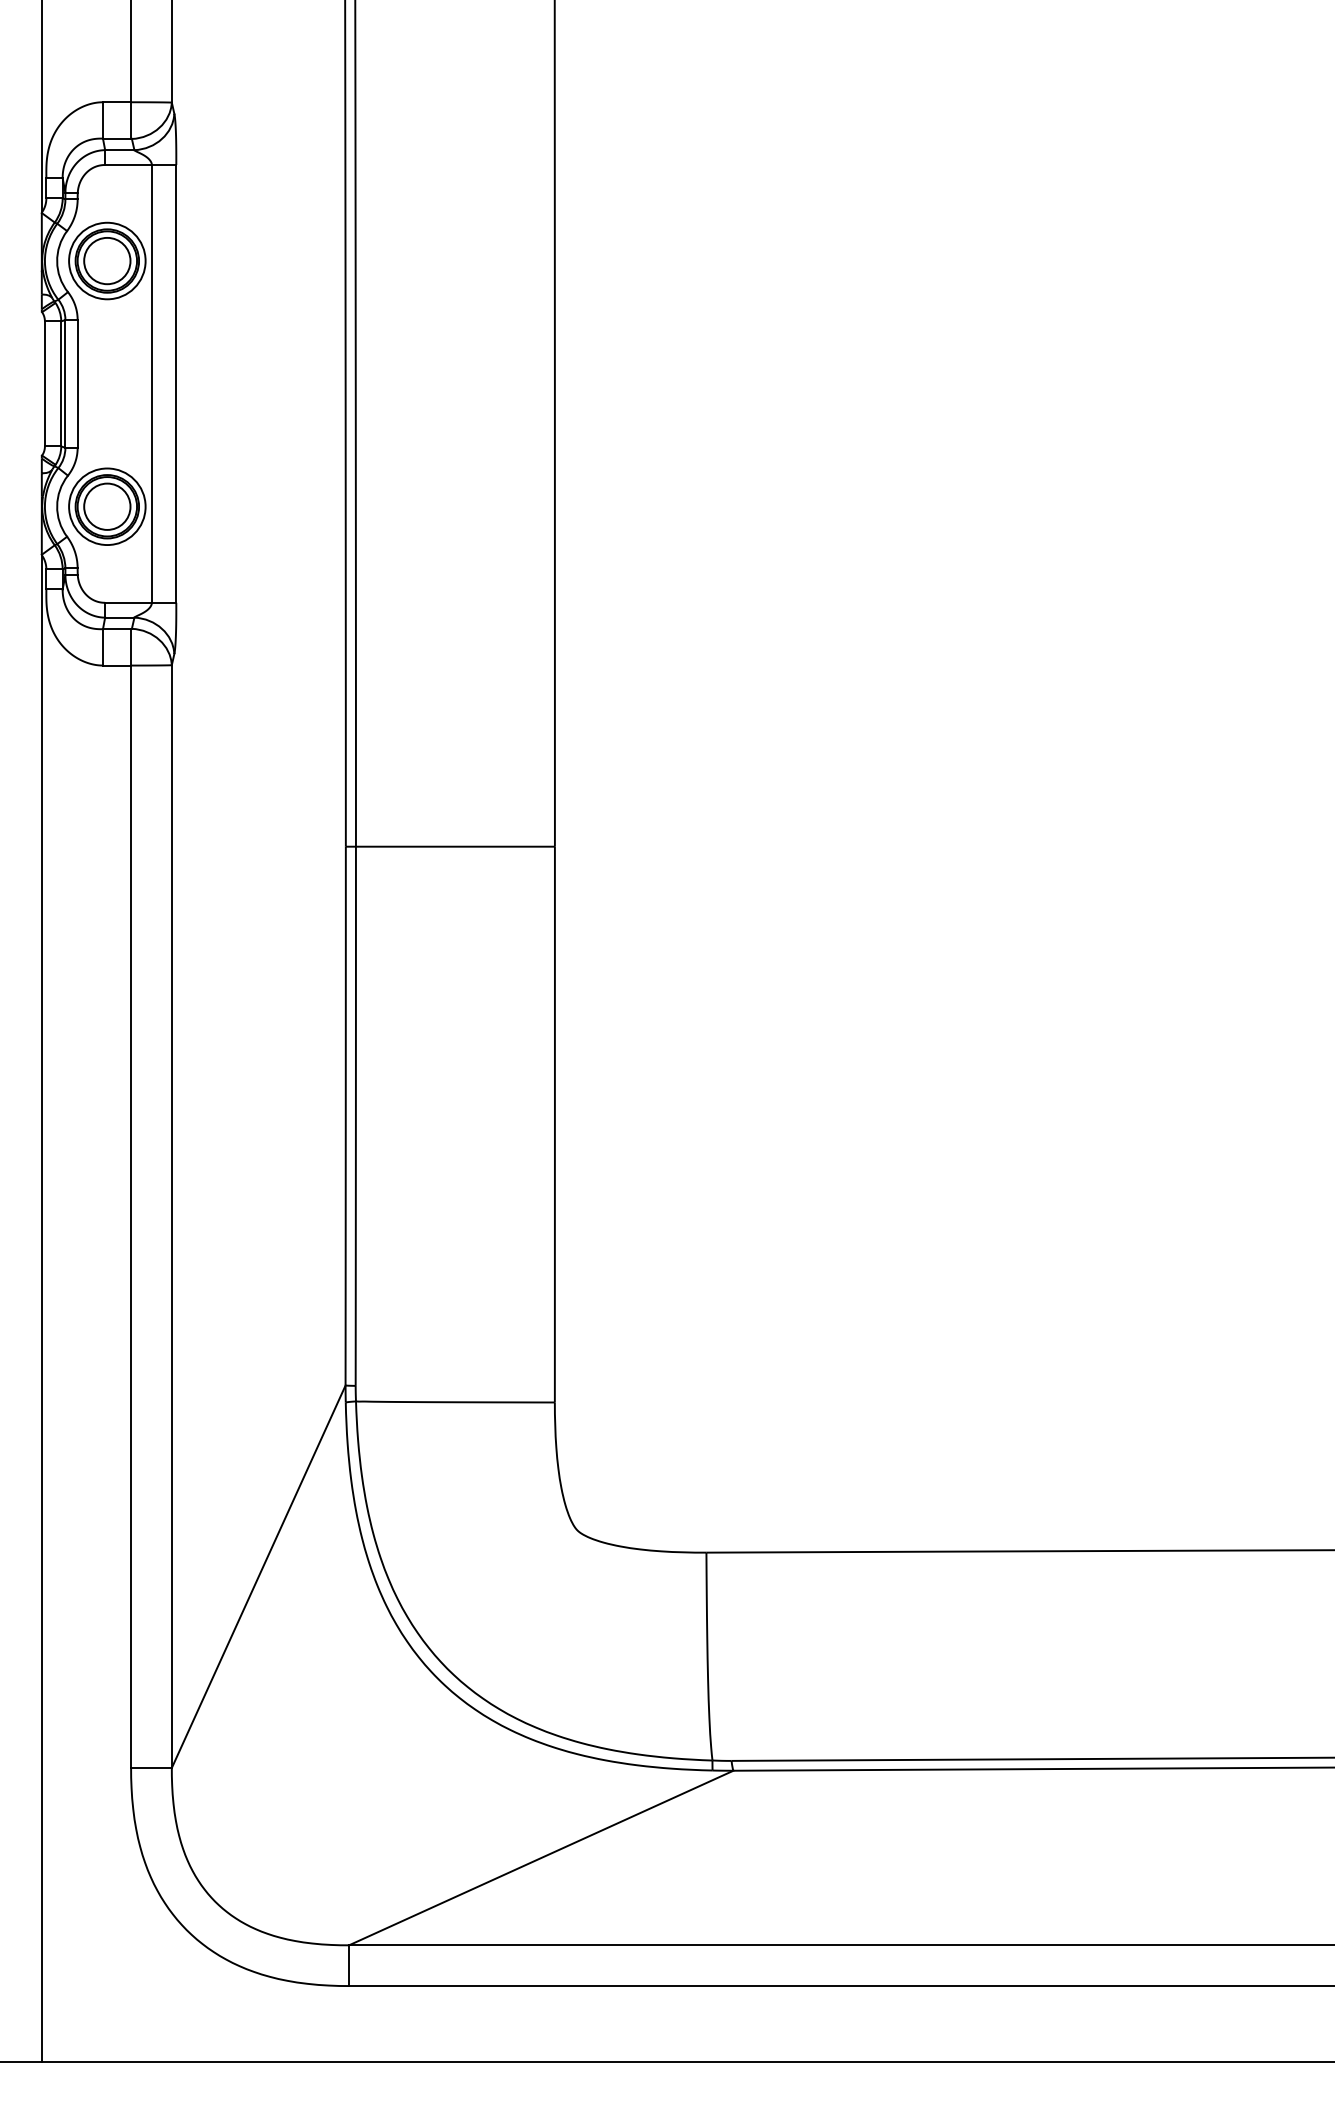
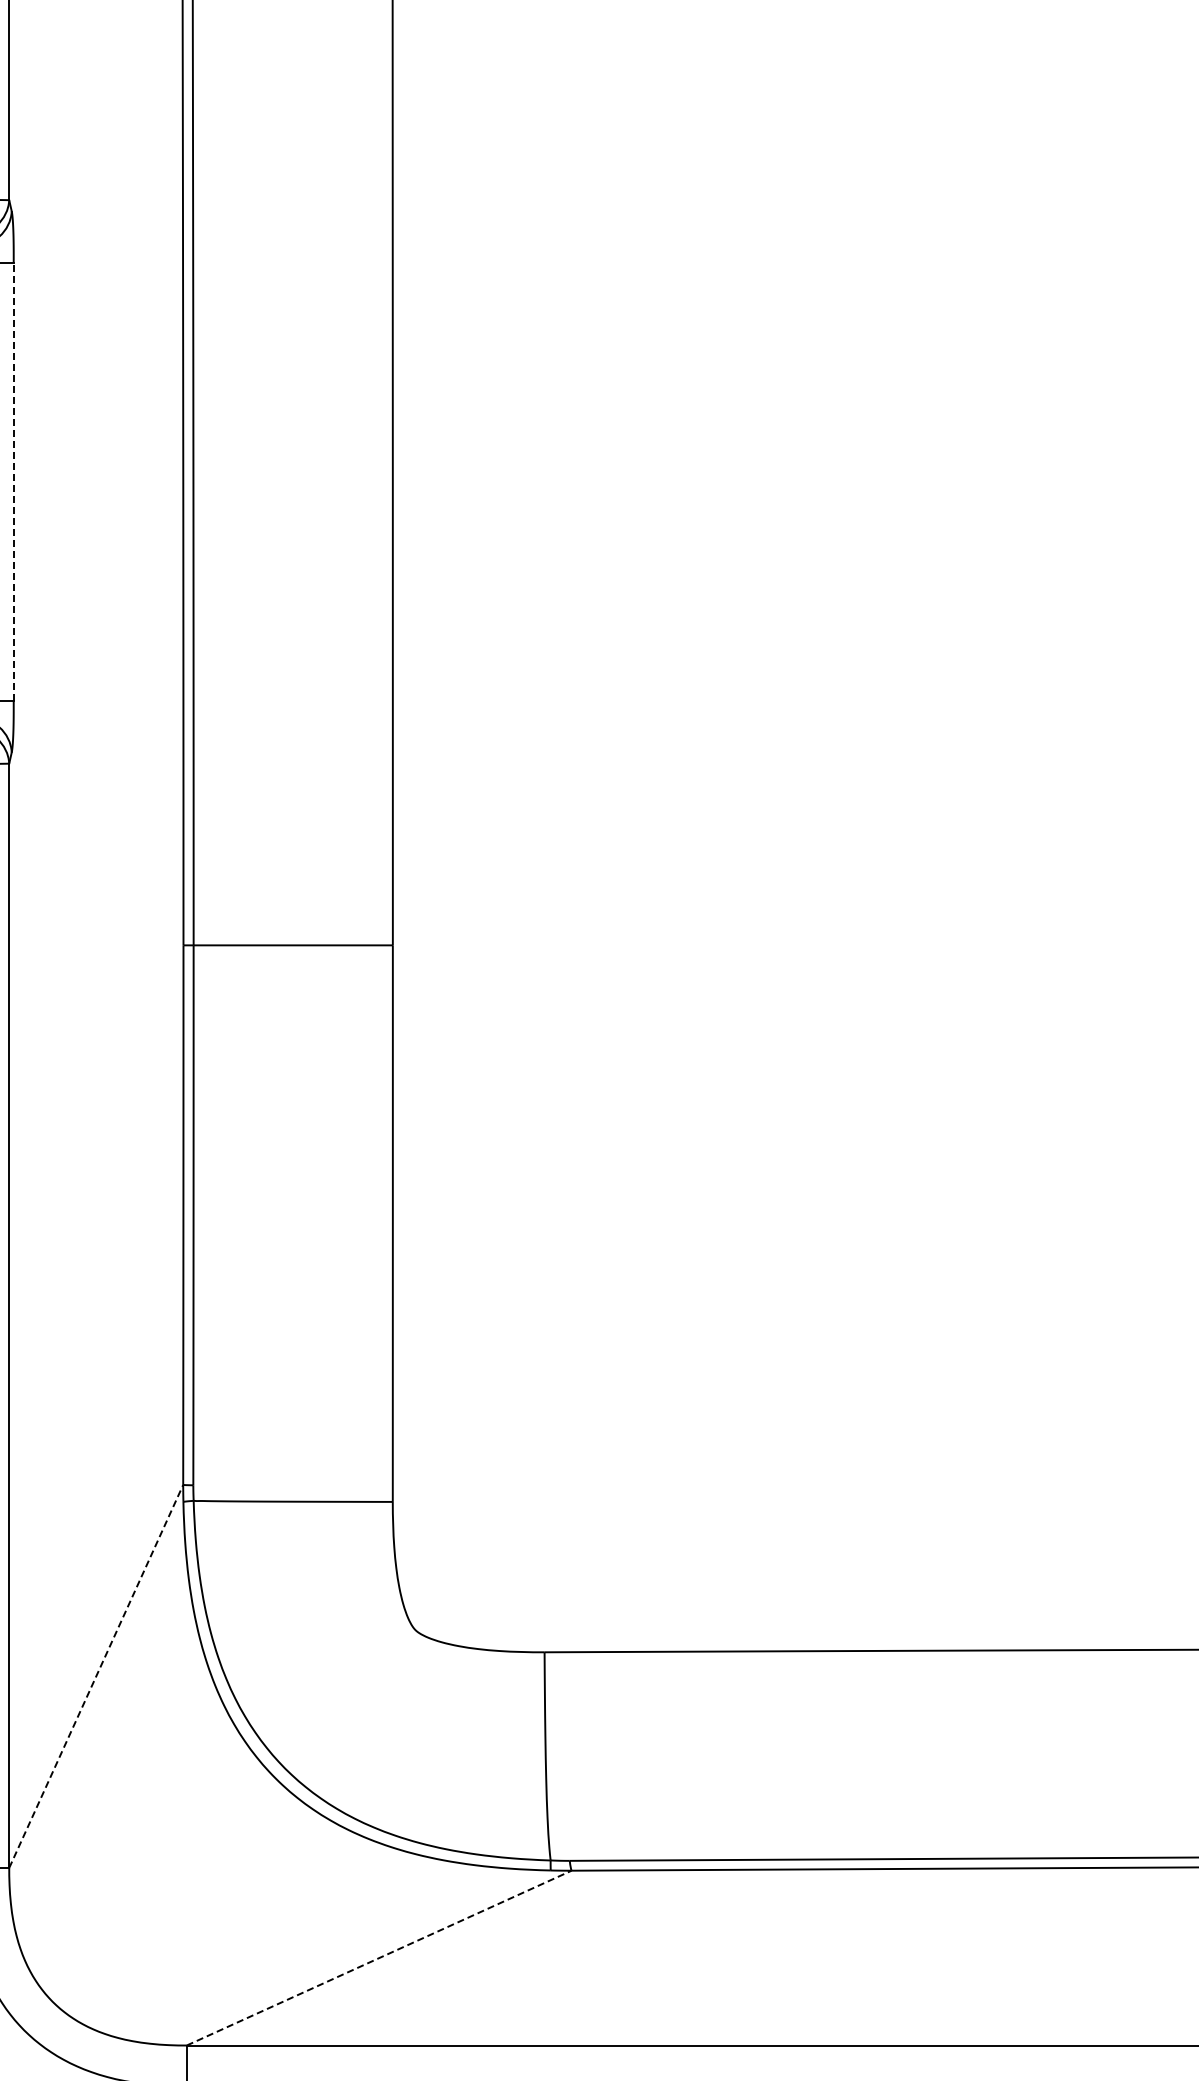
line: (176, 383) -> (13, 481), solid -> dashed
line: (258, 1576) -> (96, 1676), solid -> dashed
line: (541, 1857) -> (379, 1957), solid -> dashed

